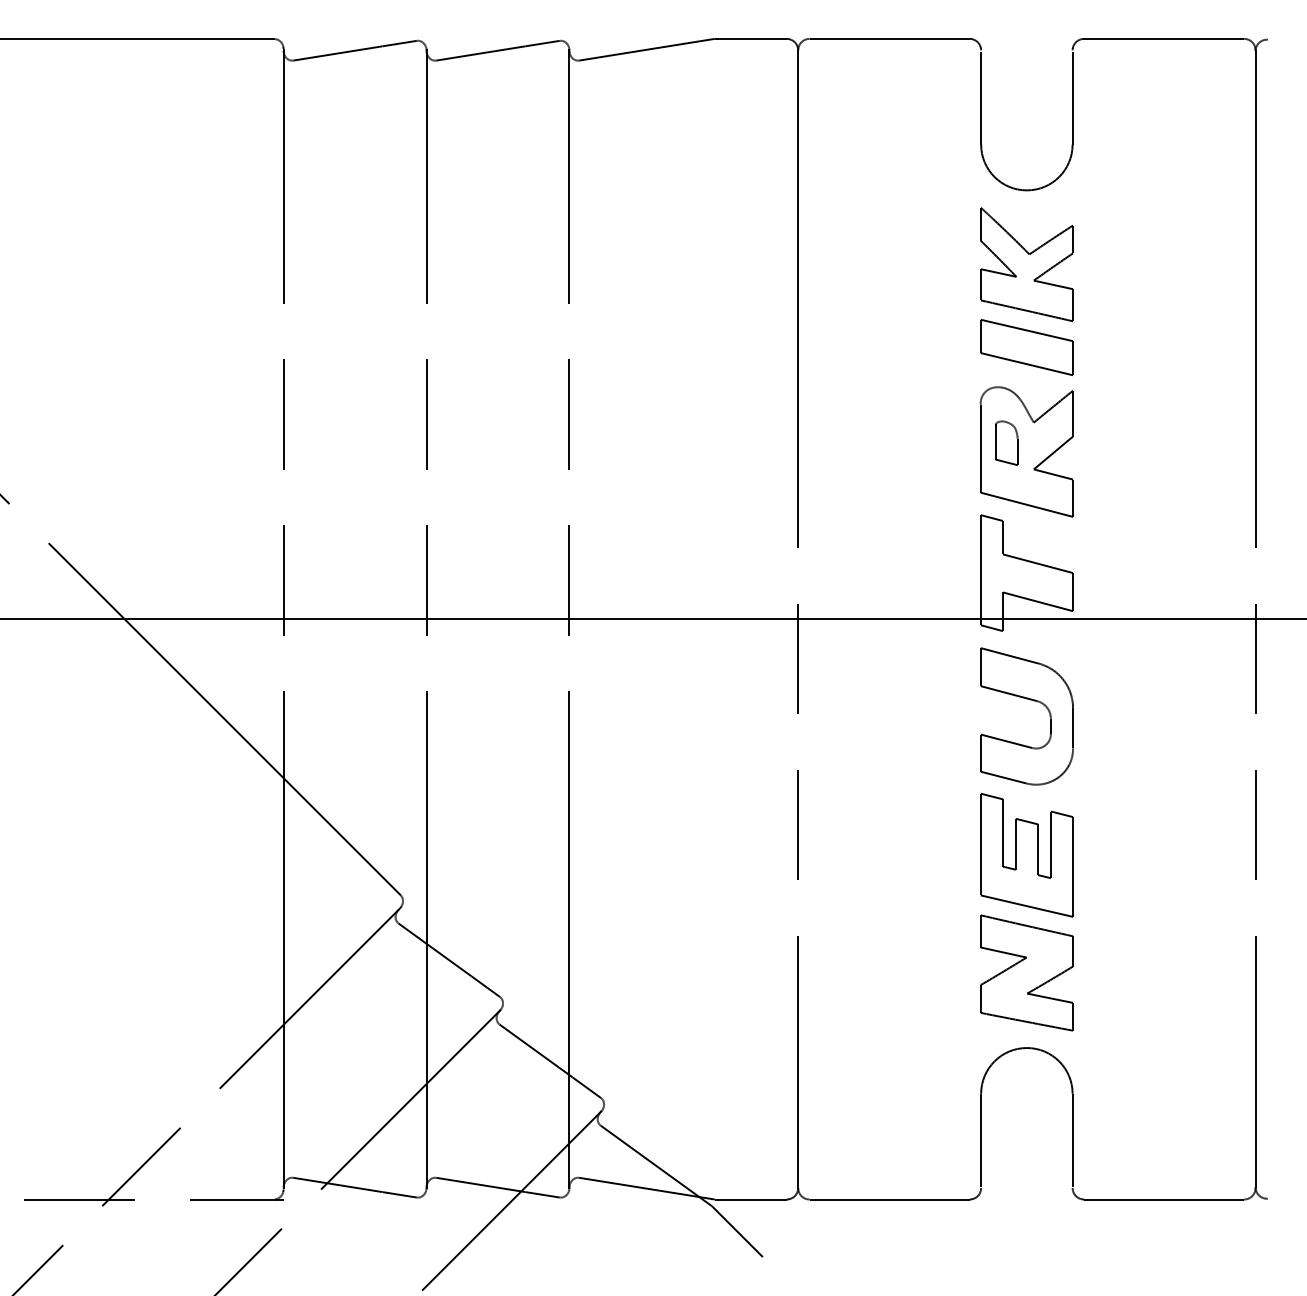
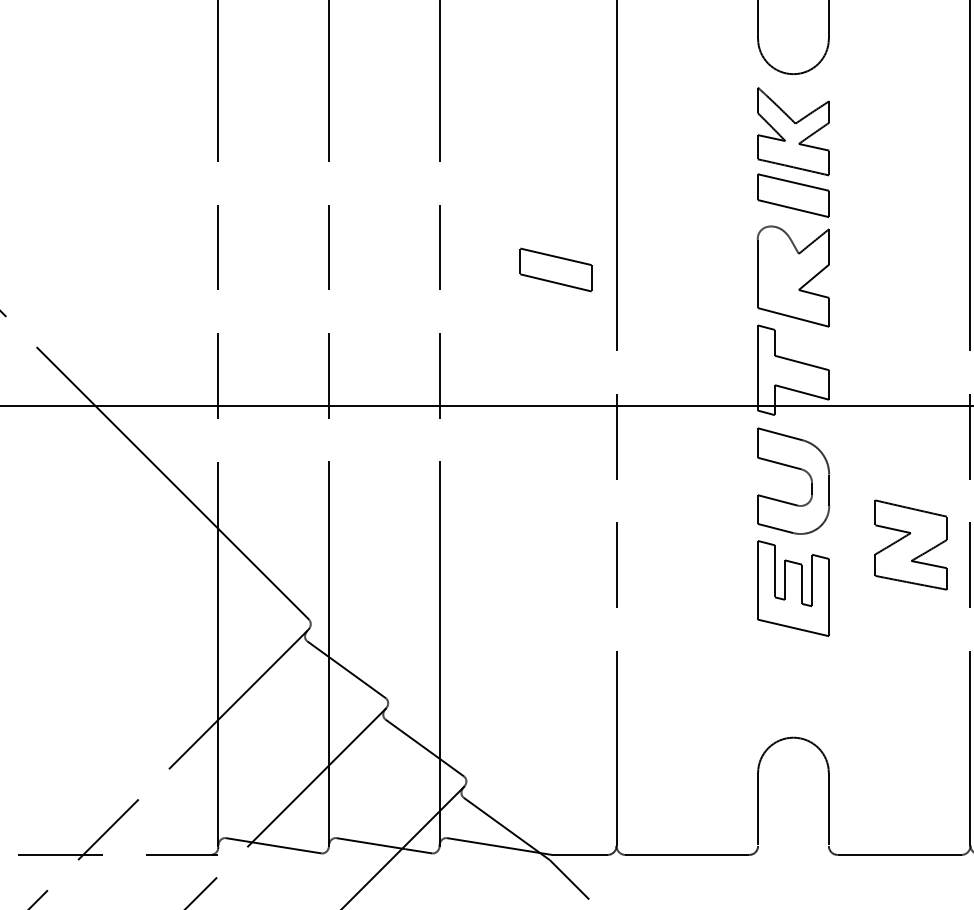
part: (1006, 442) -> (777, 269), removed
part: (719, 443) -> (555, 269), added
part: (1026, 972) -> (910, 544), moved

